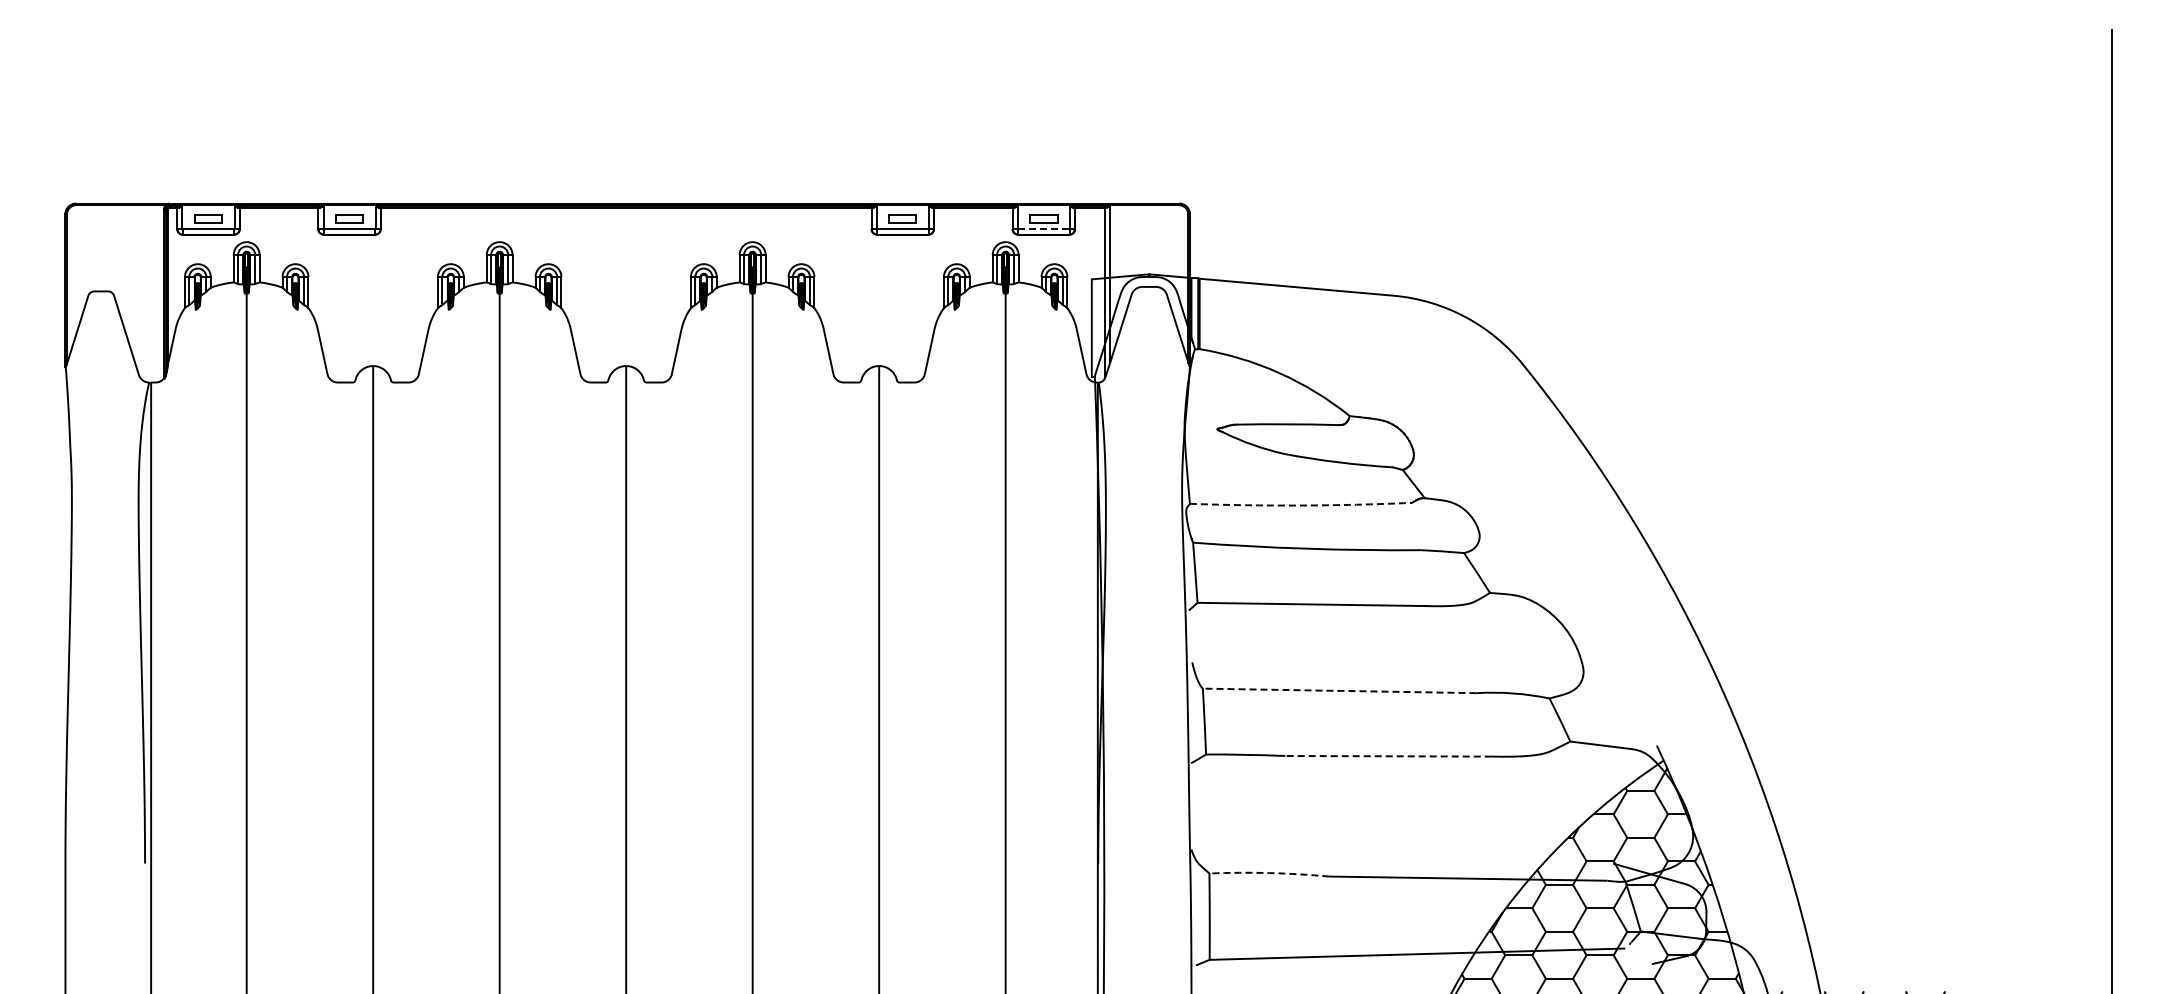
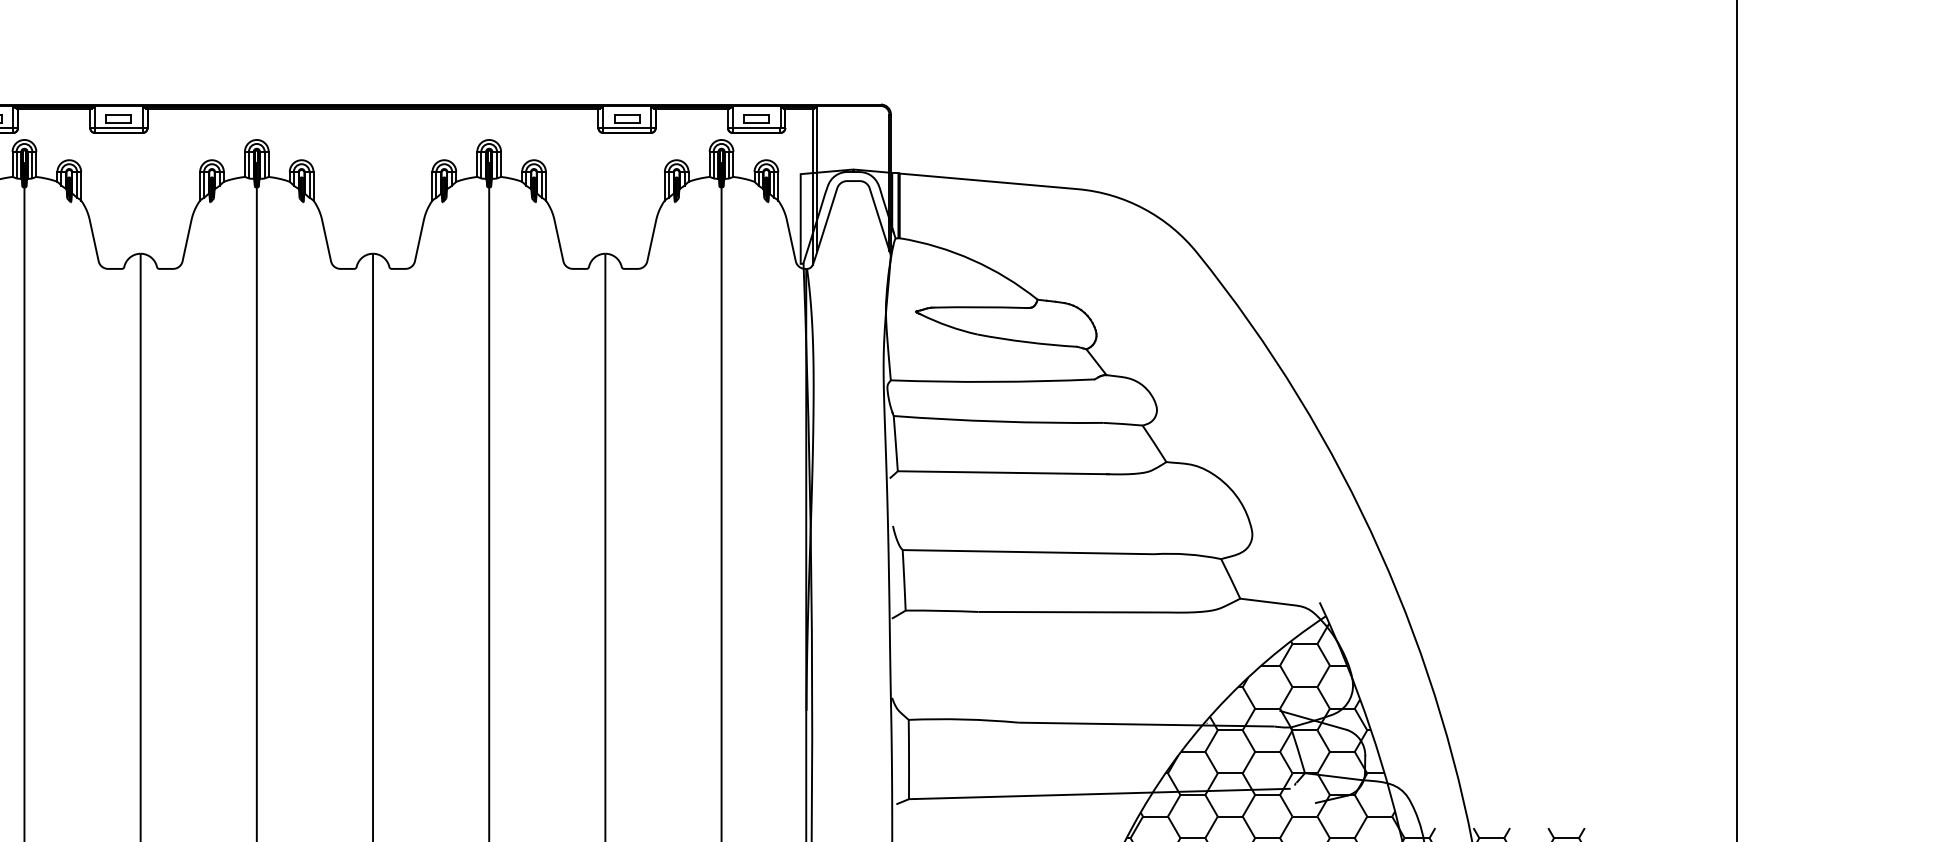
line: (1043, 229) -> (756, 128), dashed -> solid
arc: (1300, 505) -> (992, 381), dashed -> solid
line: (1339, 690) -> (1028, 551), dashed -> solid
line: (1388, 756) -> (1073, 612), dashed -> solid
arc: (1269, 873) -> (963, 719), dashed -> solid

